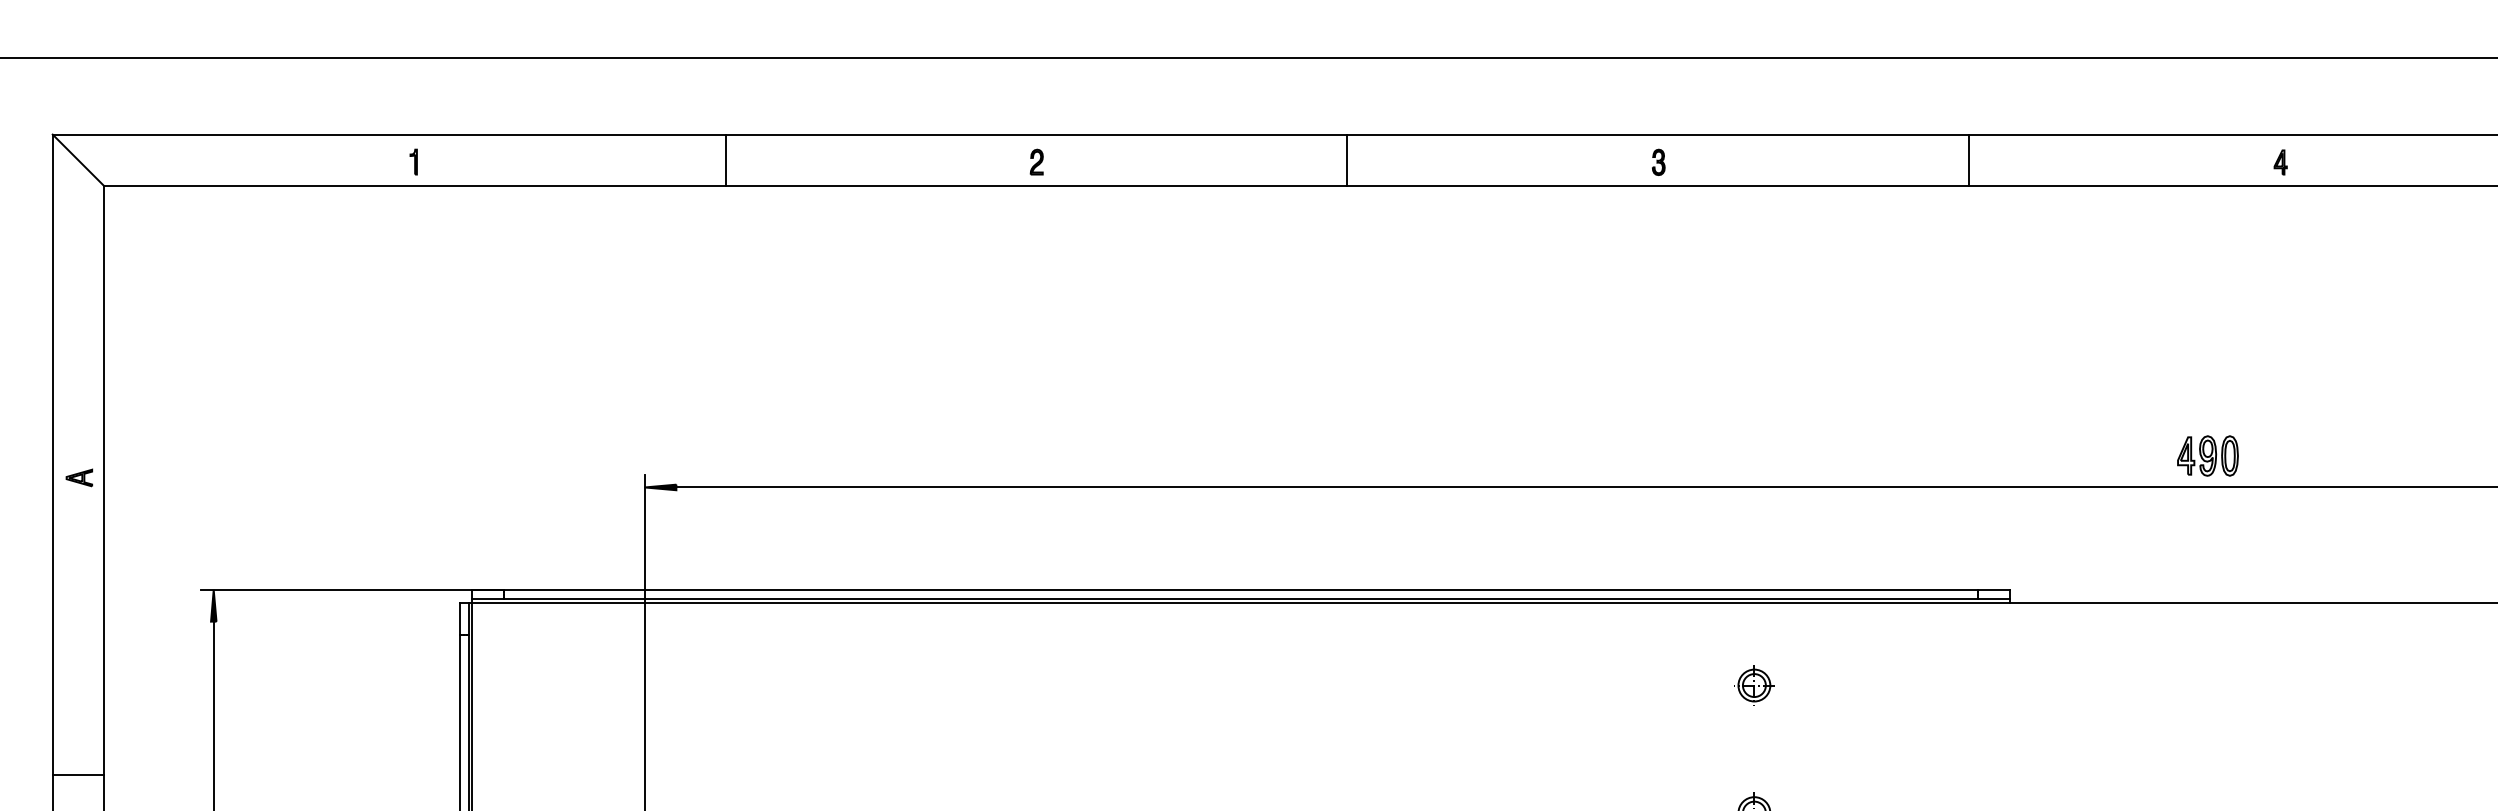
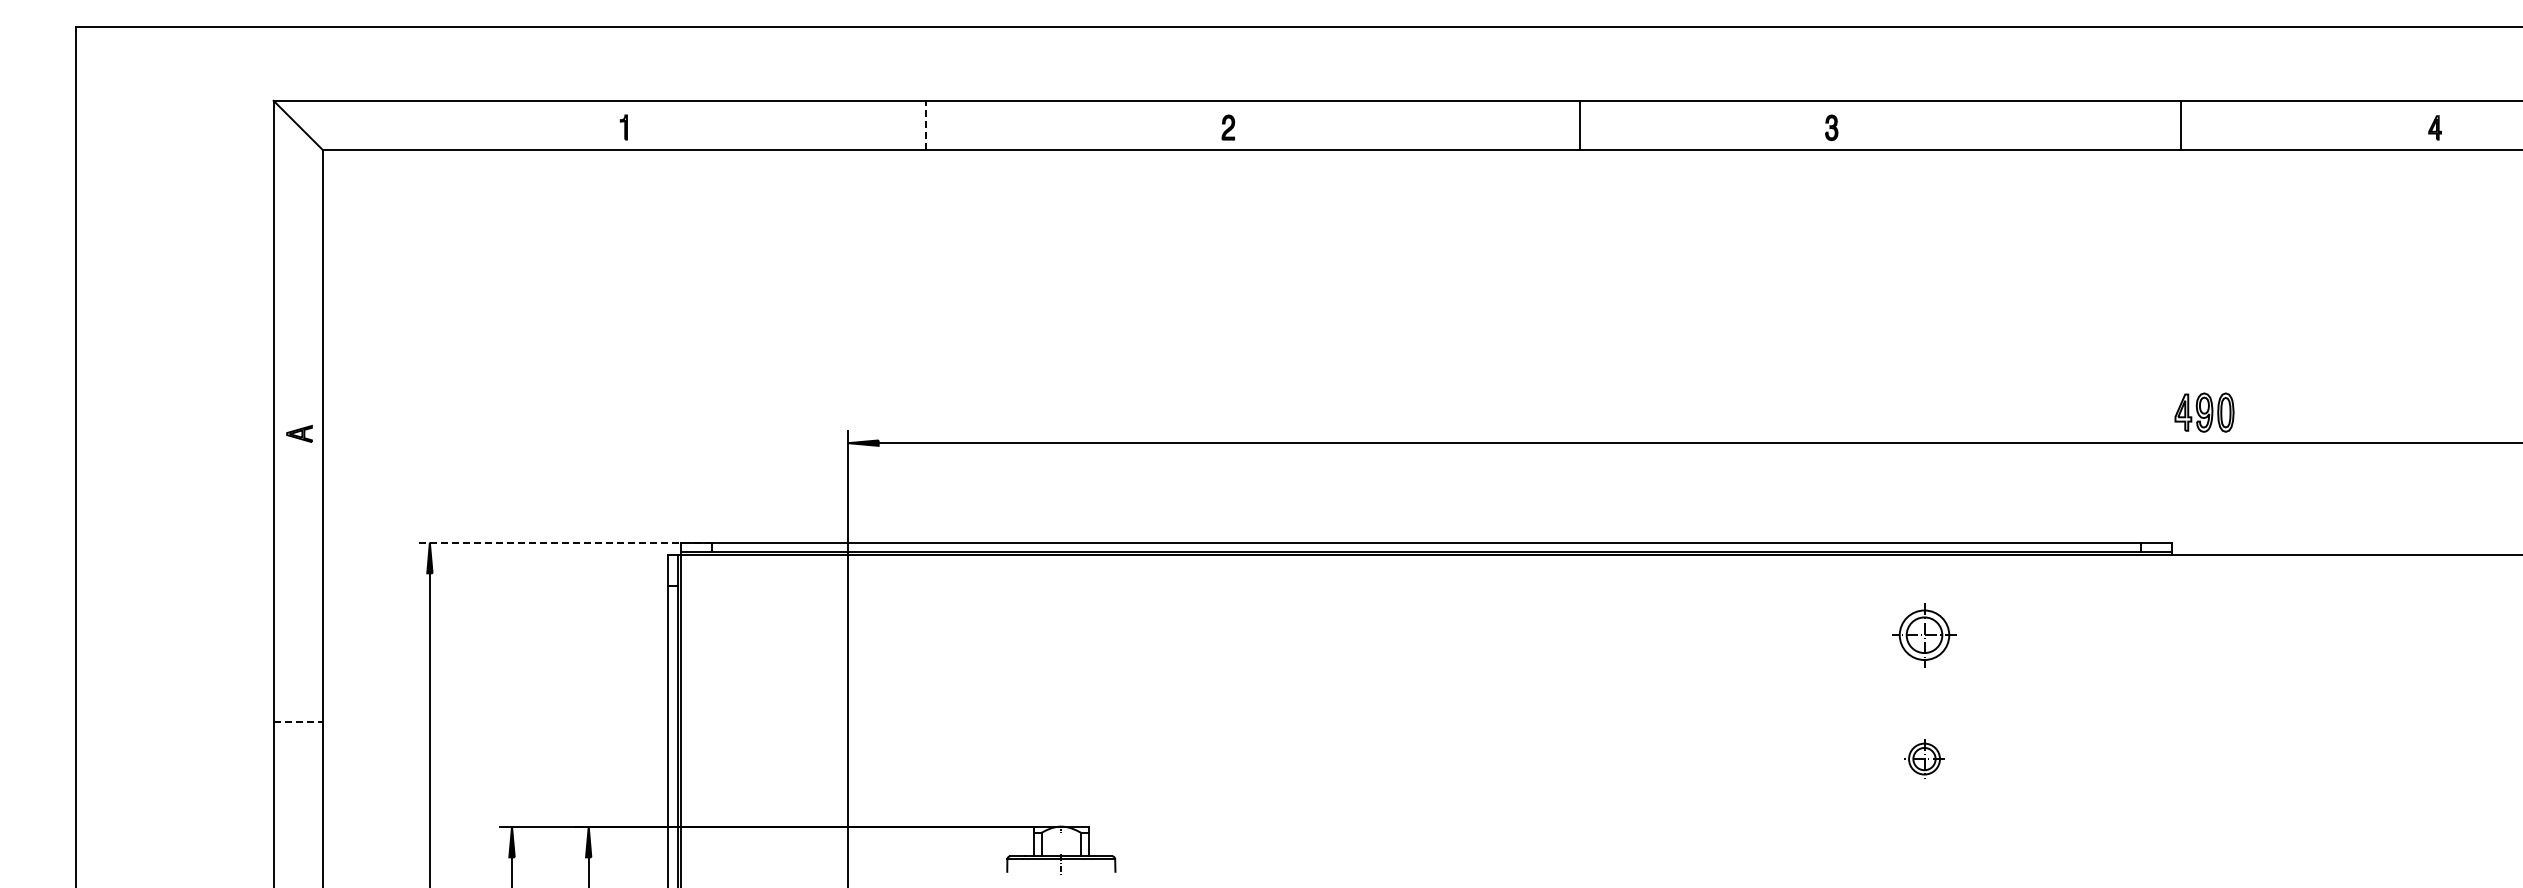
line: (725, 160) -> (926, 125), solid -> dashed
line: (1347, 160) -> (1579, 125), moved
line: (1969, 160) -> (2181, 125), moved
part: (2207, 455) -> (2204, 412), moved
line: (352, 589) -> (564, 542), solid -> dashed
part: (1754, 685) -> (1924, 635), size x1.6
line: (78, 774) -> (298, 721), solid -> dashed

